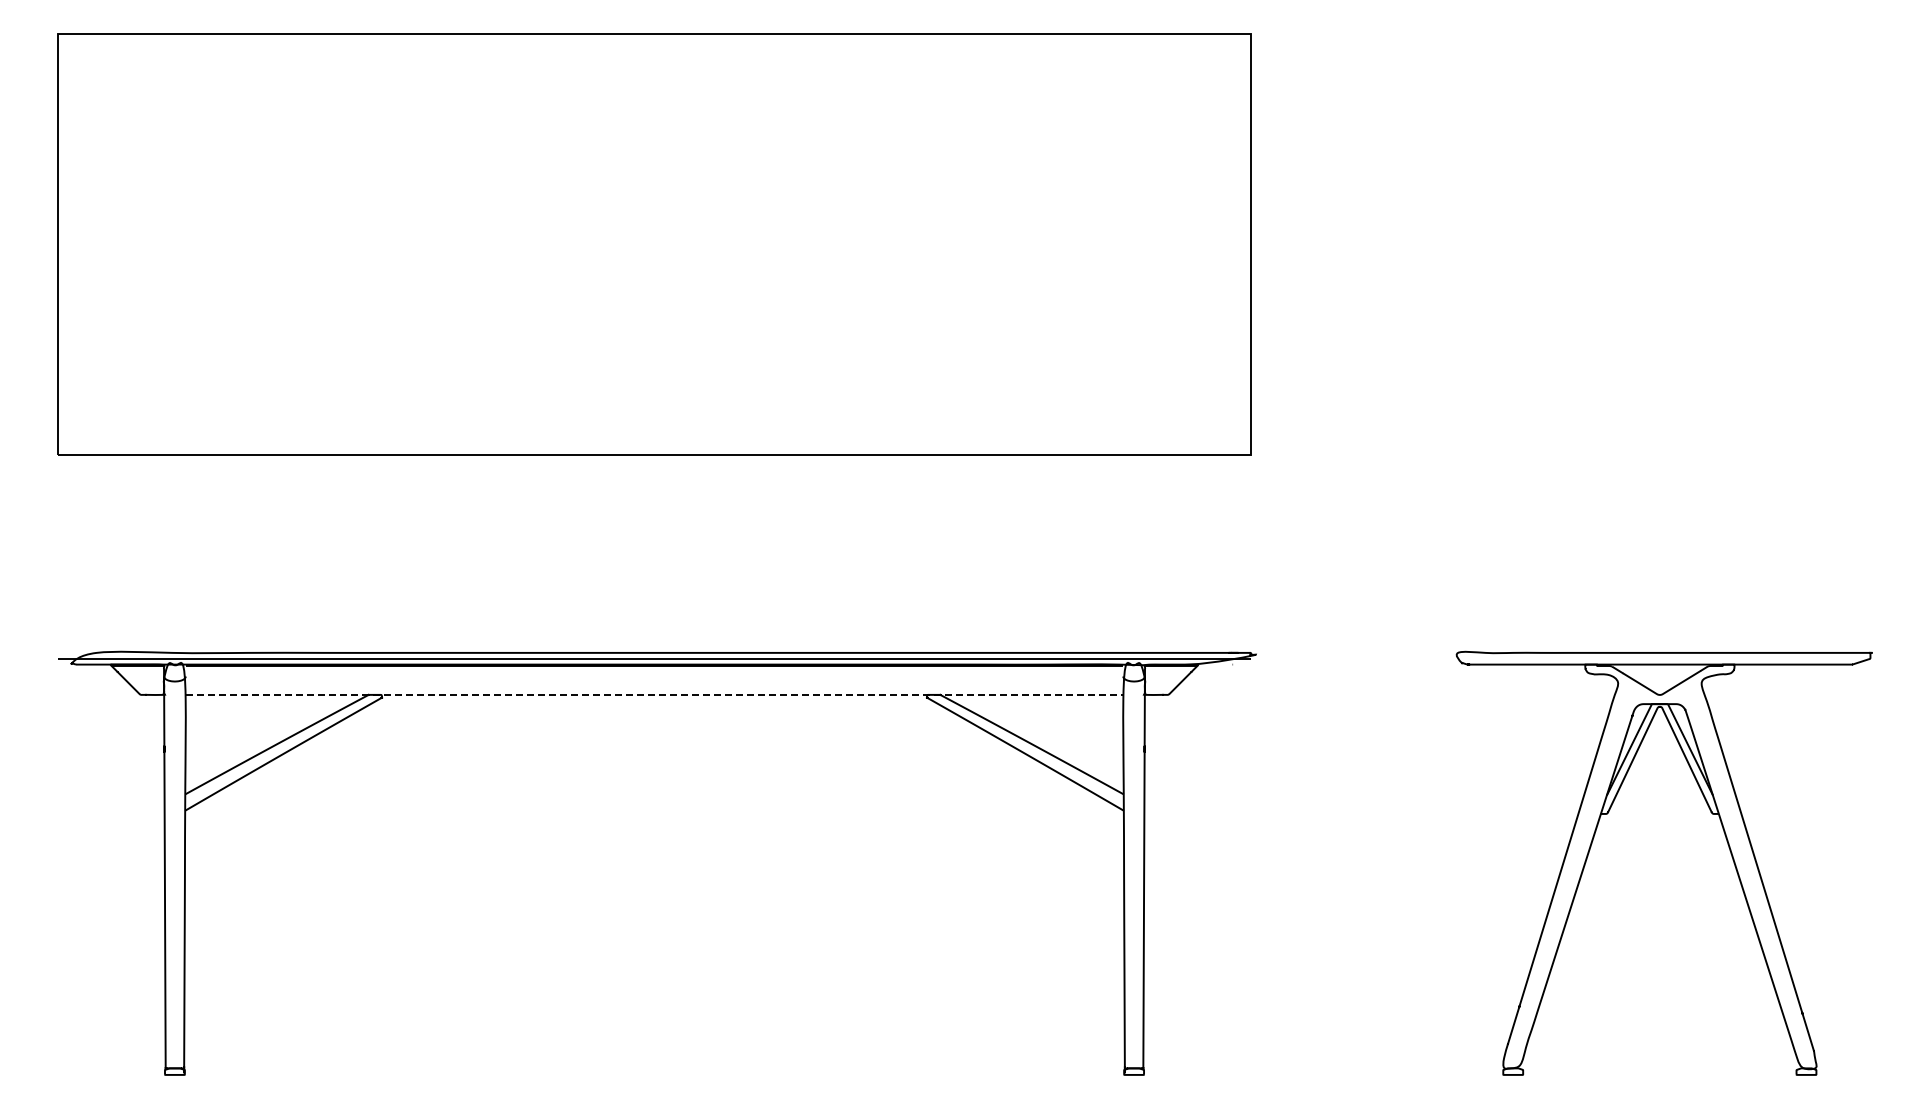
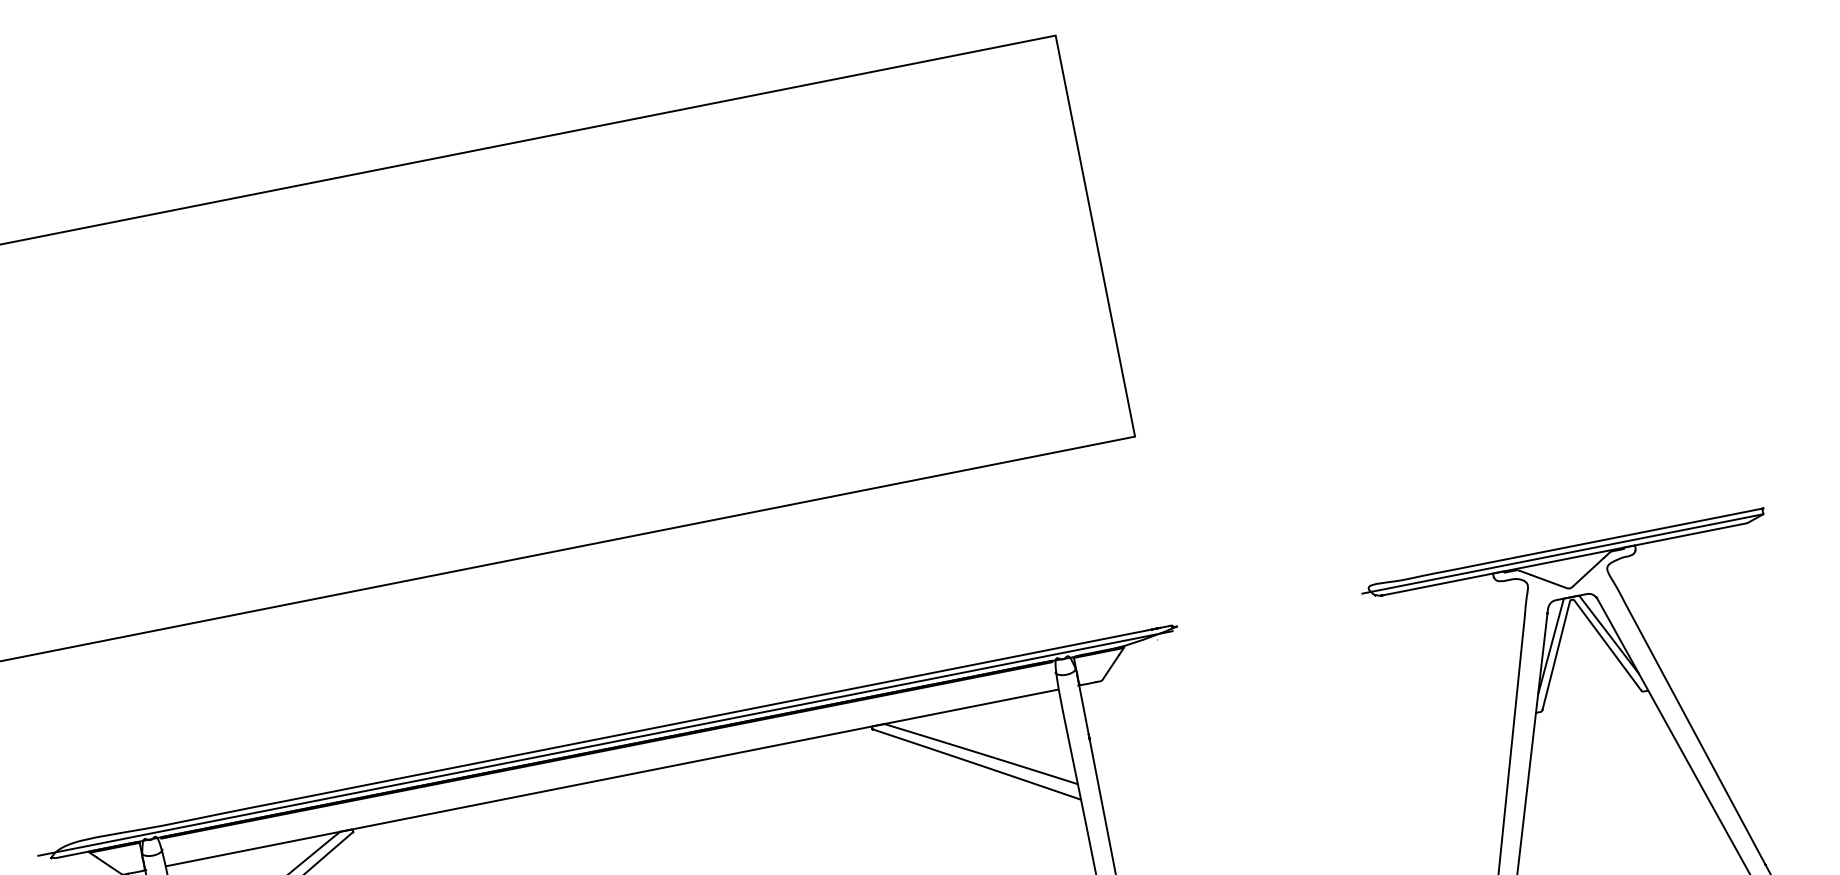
line: (1659, 658) -> (1562, 553), added
line: (654, 694) -> (612, 777), dashed -> solid

